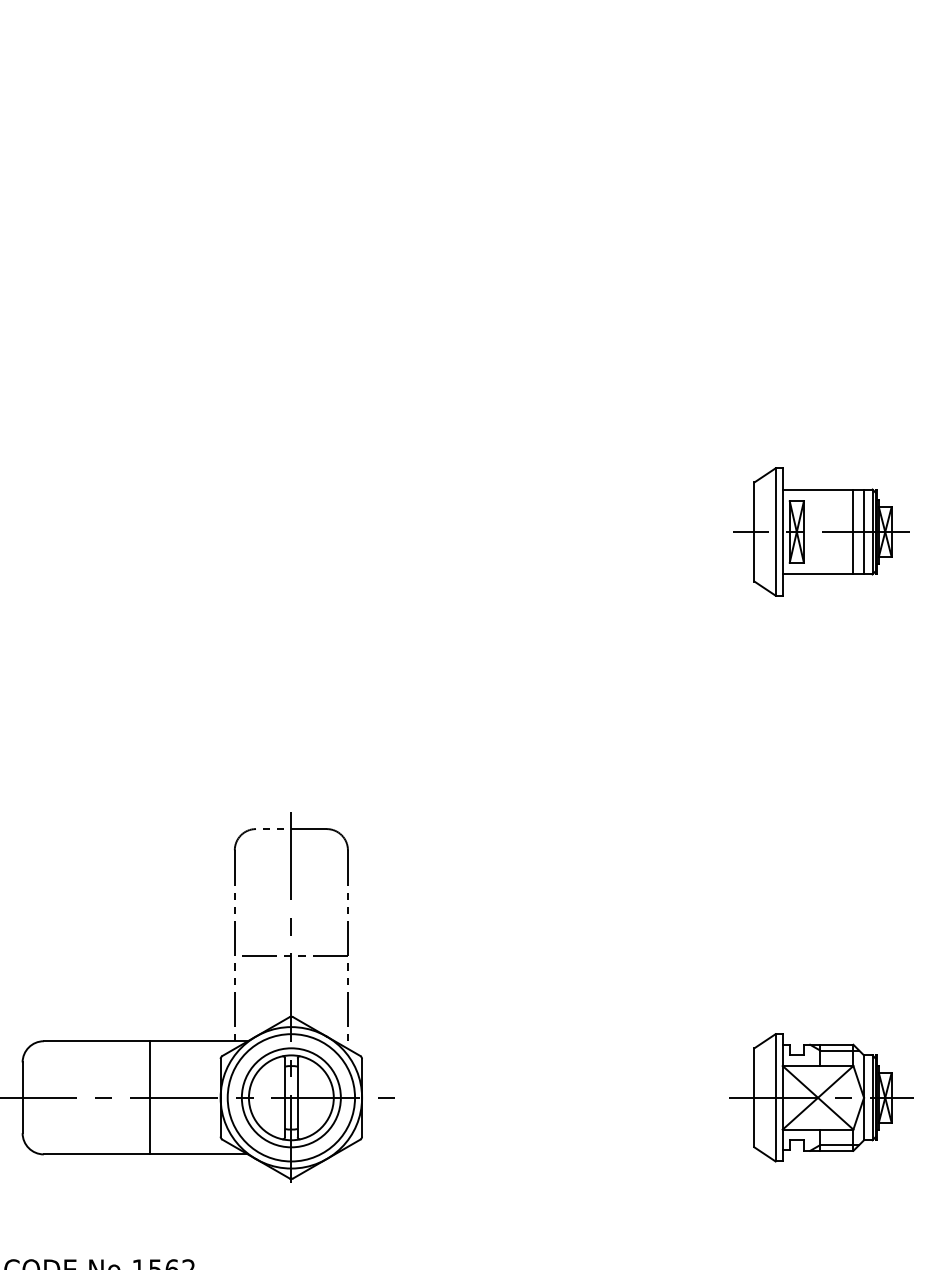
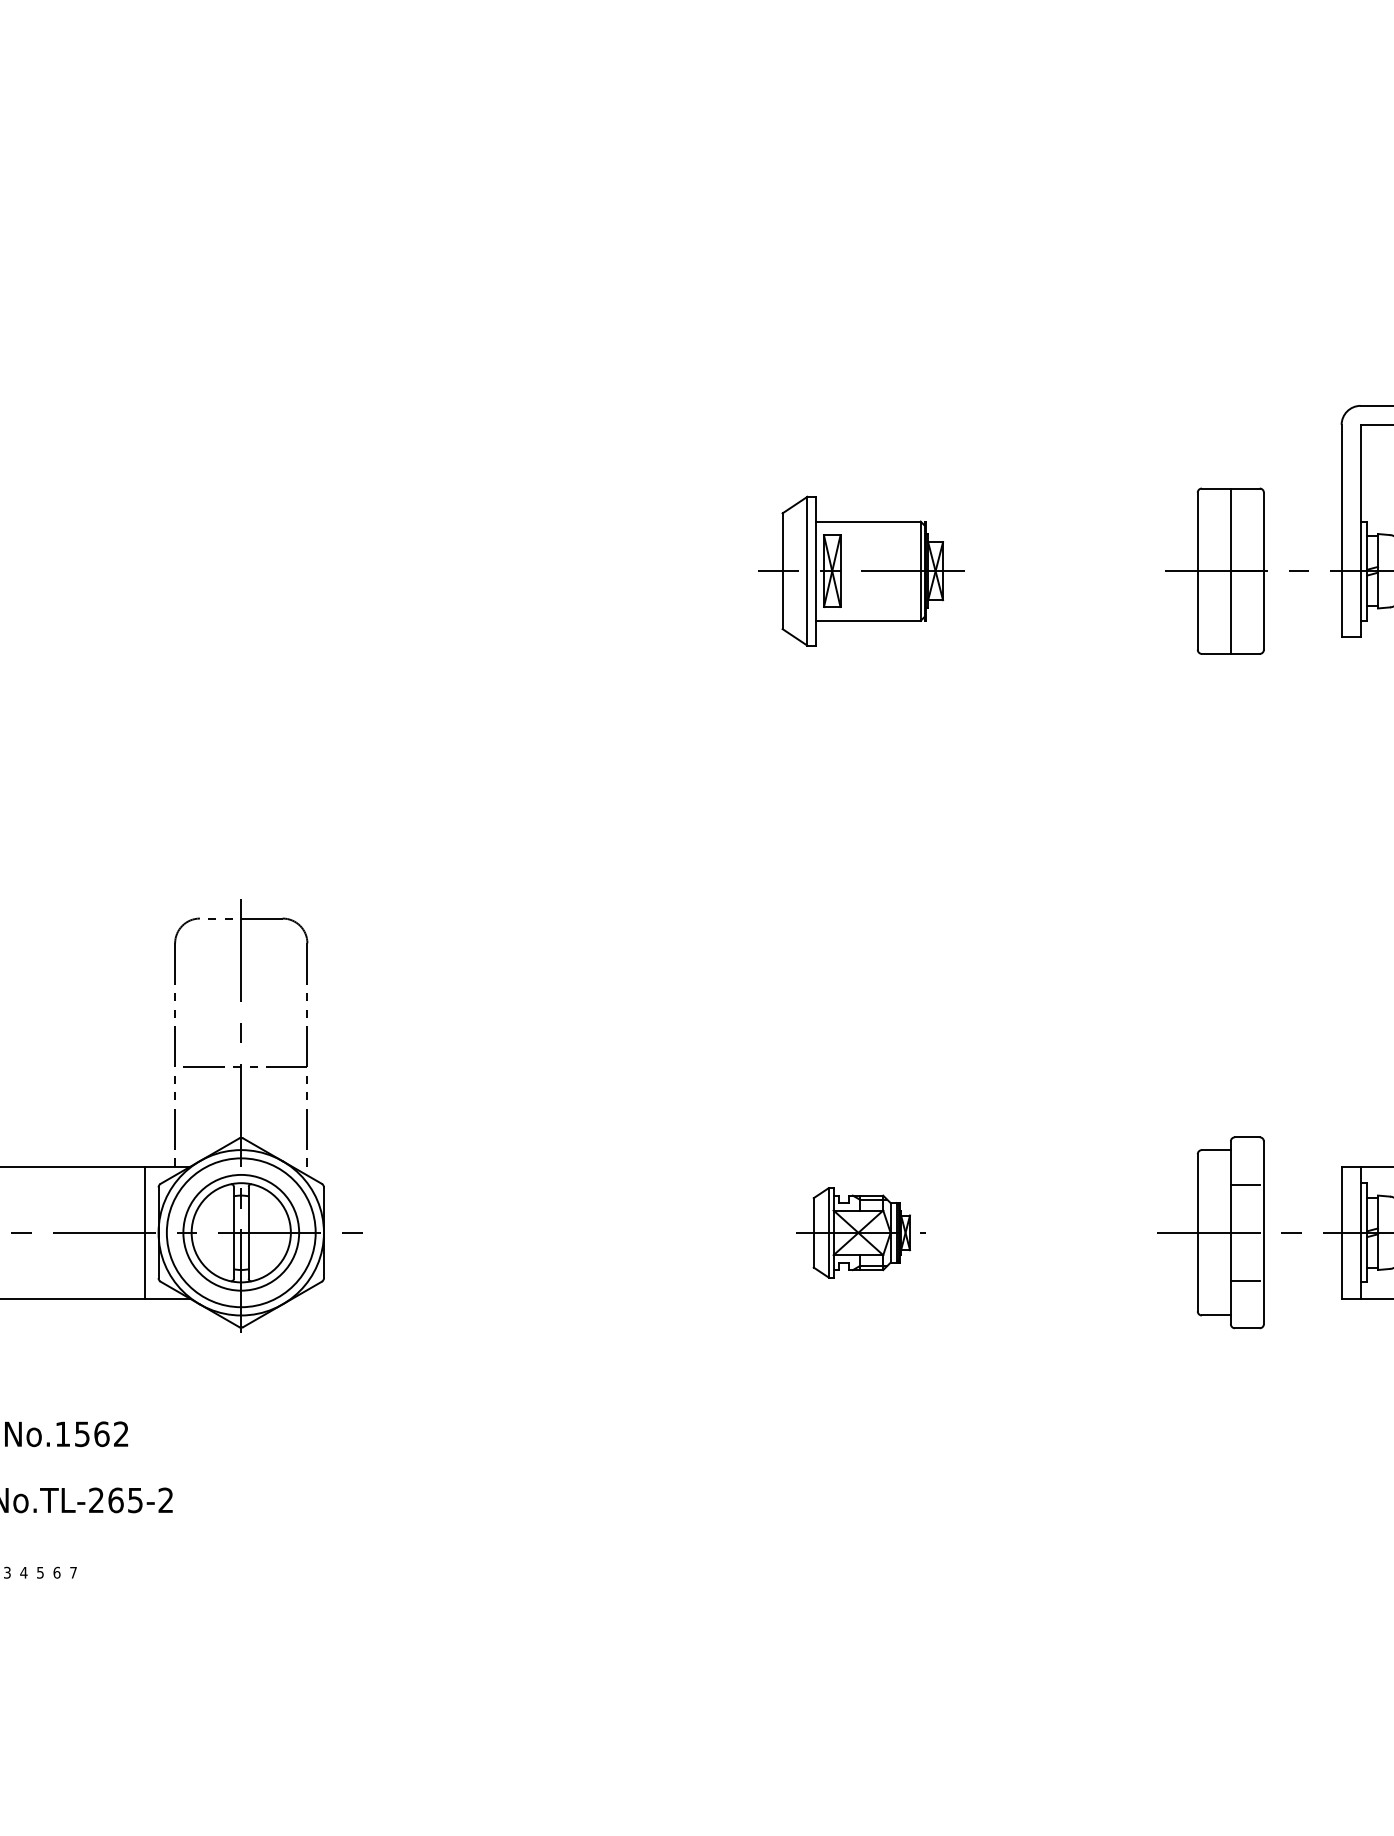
line: (853, 531) -> (898, 570), removed
line: (863, 531) -> (910, 570), removed
line: (149, 1097) -> (144, 1232), moved
part: (821, 1097) -> (860, 1232), size x0.6

